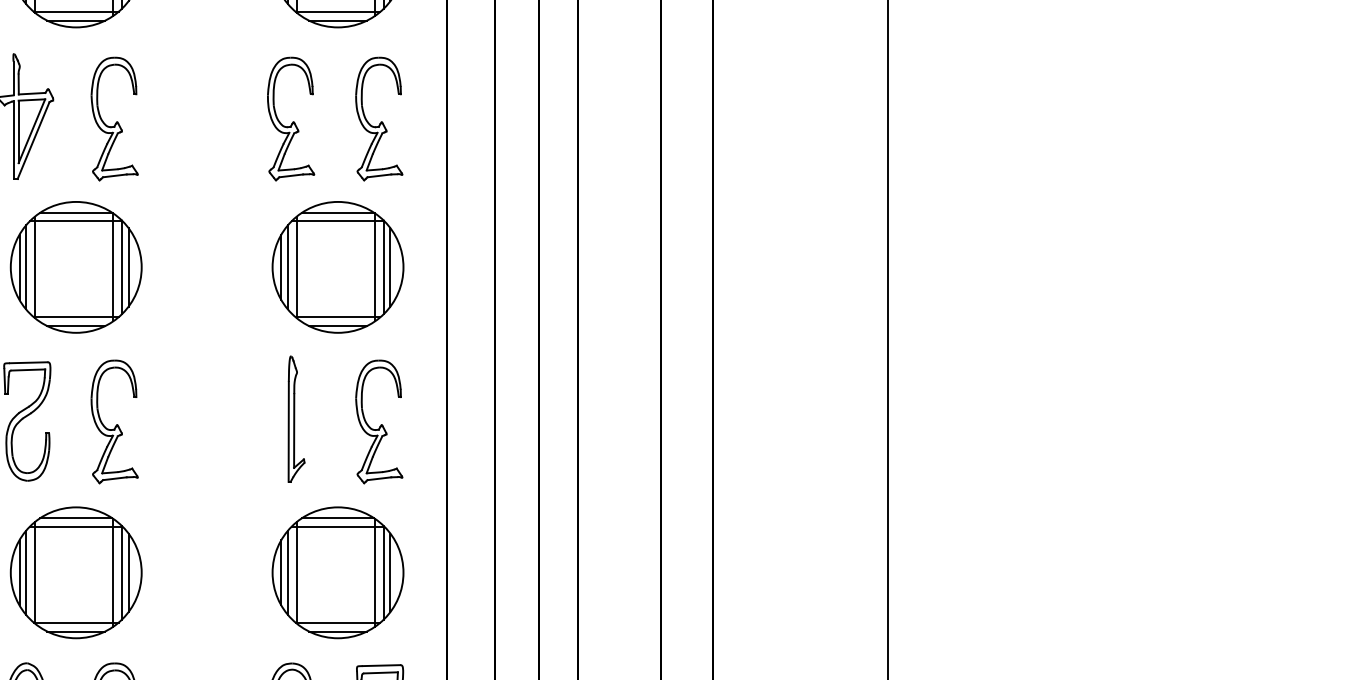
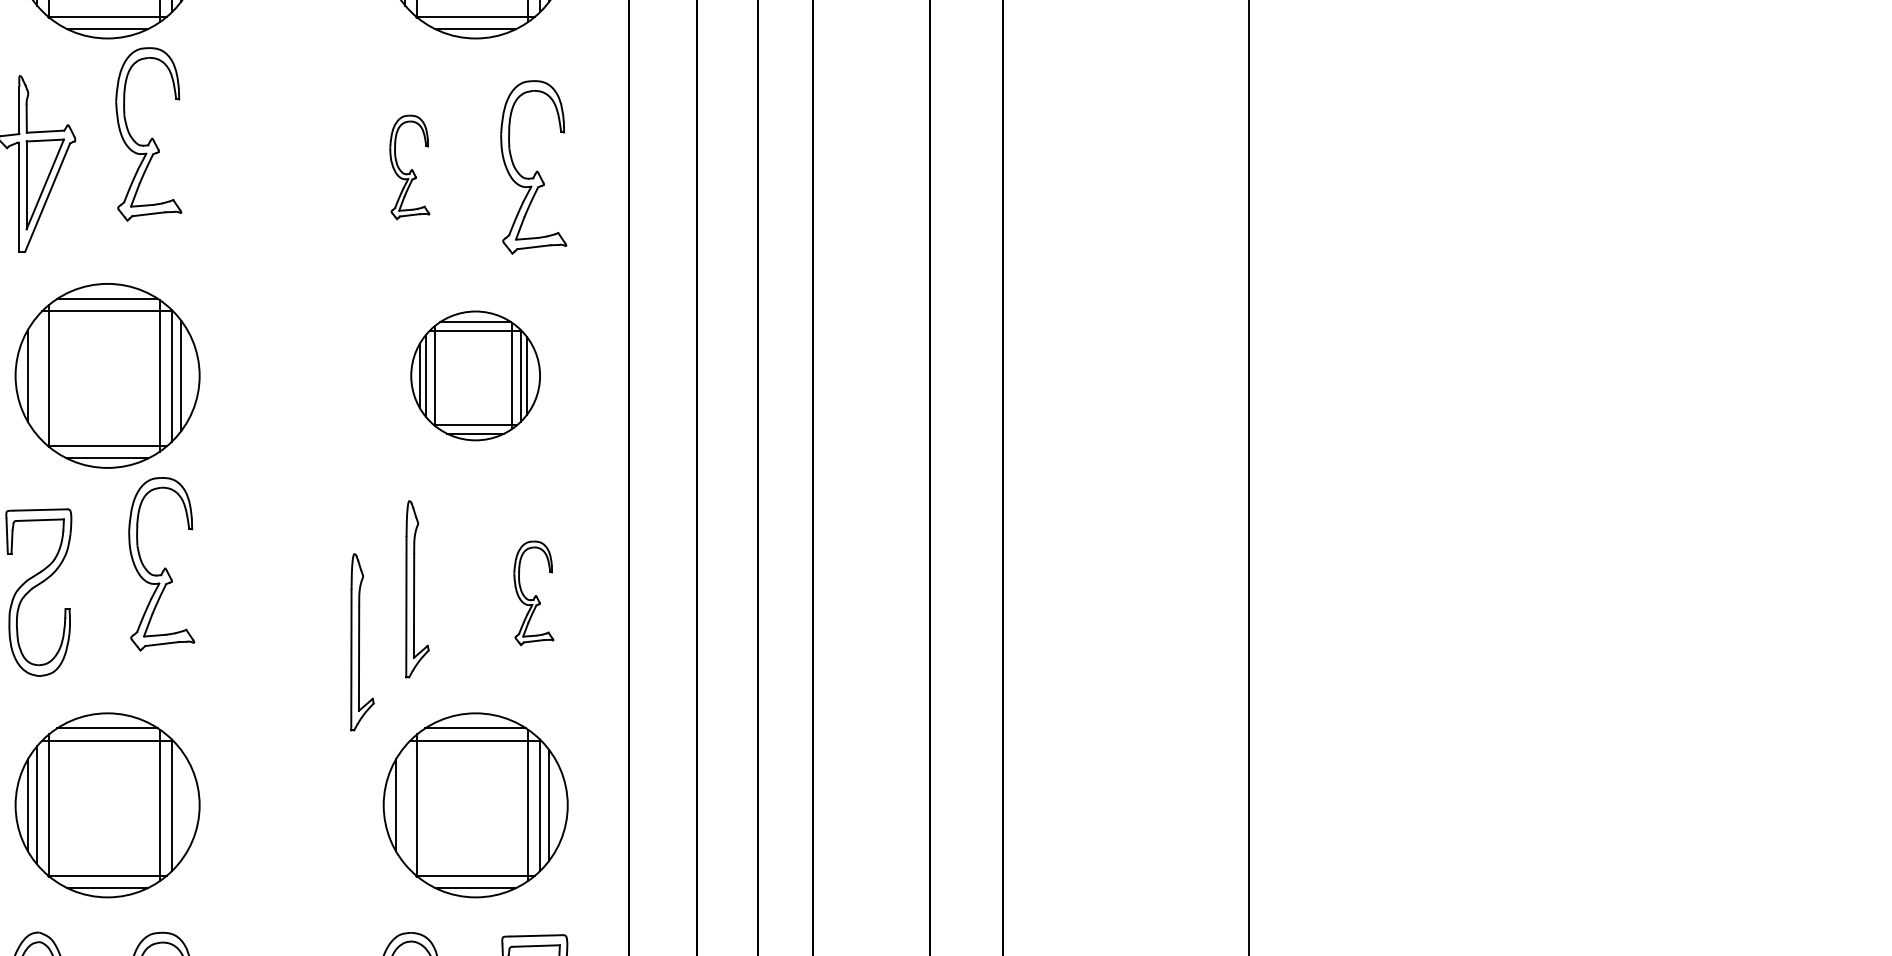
part: (114, 119) -> (148, 134), moved
part: (290, 119) -> (409, 167), size x0.6
line: (26, 267) -> (37, 375), removed
part: (337, 267) -> (475, 375), size x0.7
part: (114, 422) -> (161, 564), moved
part: (379, 422) -> (533, 593), size x0.6
part: (257, 456) -> (362, 642), added
line: (128, 572) -> (181, 805), removed
line: (288, 572) -> (405, 805), removed

